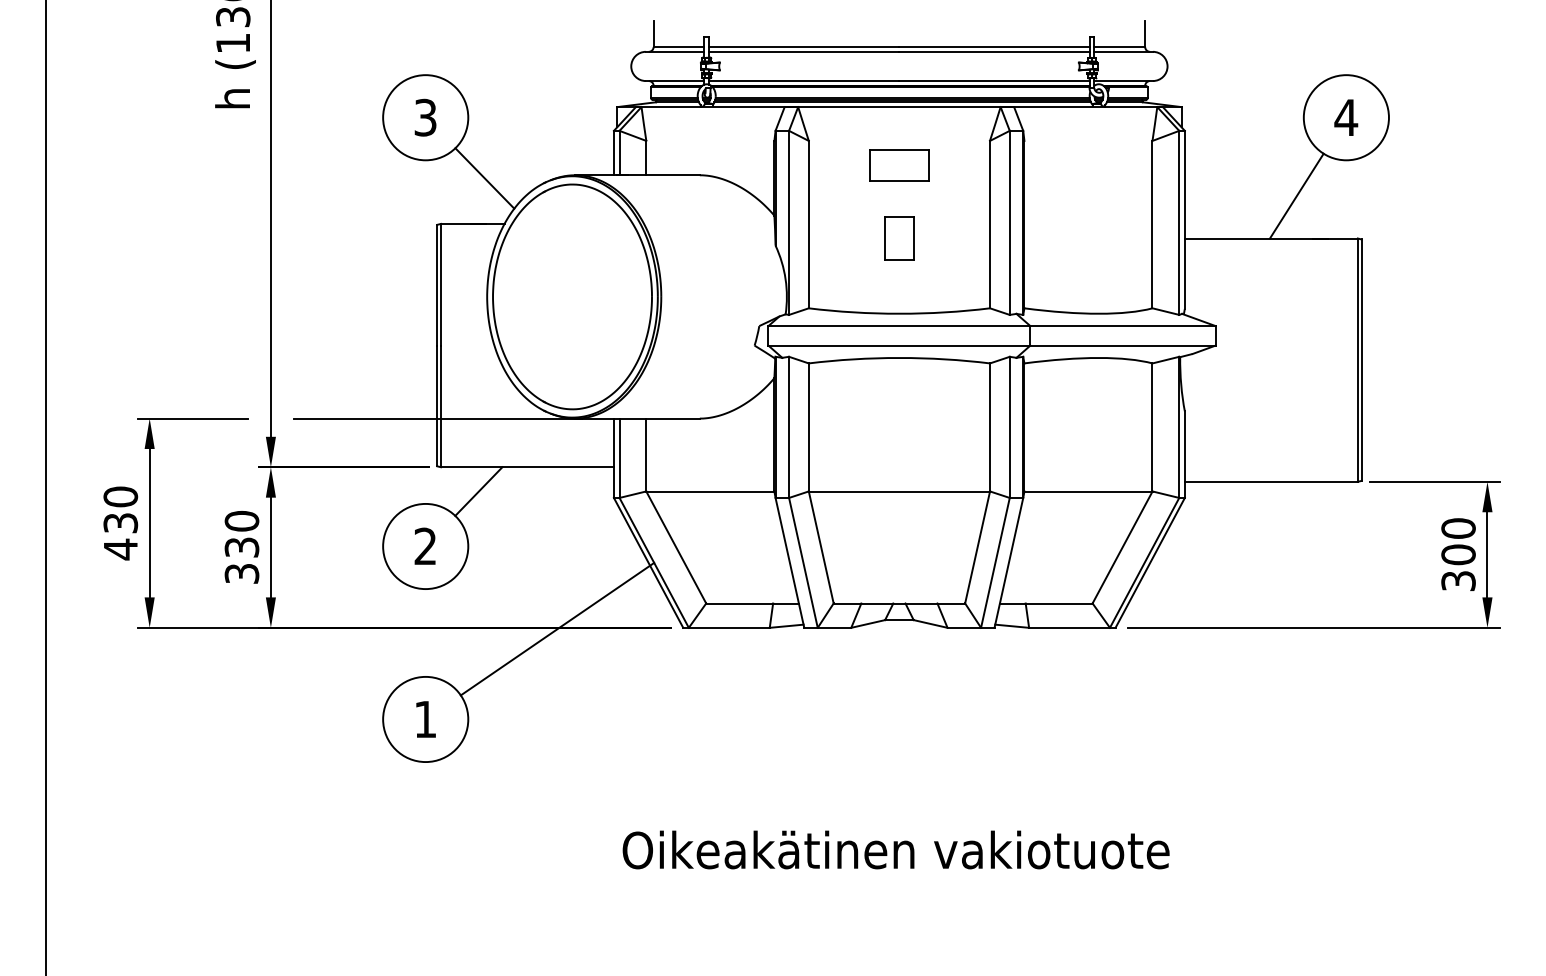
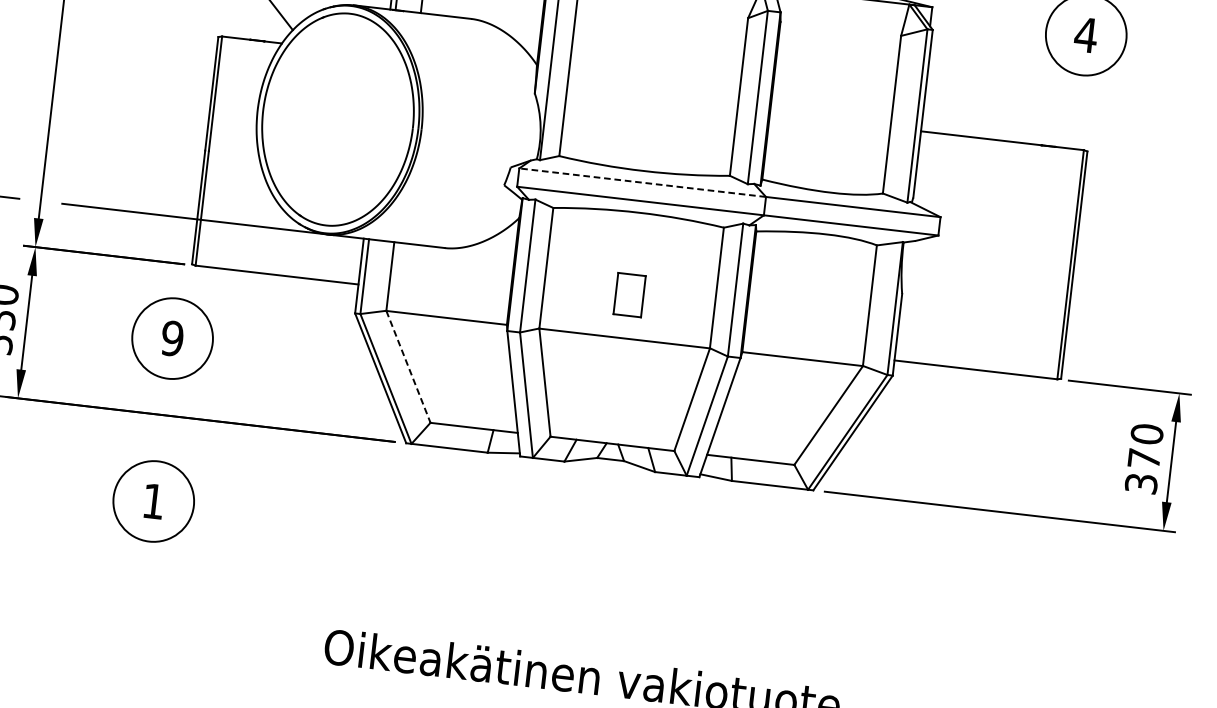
part: (899, 165) -> (660, 31), removed
line: (1296, 195) -> (1030, 102), removed
part: (899, 238) -> (629, 295), moved
line: (898, 326) -> (641, 182), solid -> dashed
line: (478, 491) -> (228, 292), removed
text: (425, 546) -> (172, 338), 2 -> 9
line: (676, 547) -> (408, 366), solid -> dashed
text: (1458, 554) -> (1144, 458), 300 -> 370
line: (557, 628) -> (287, 430), removed

